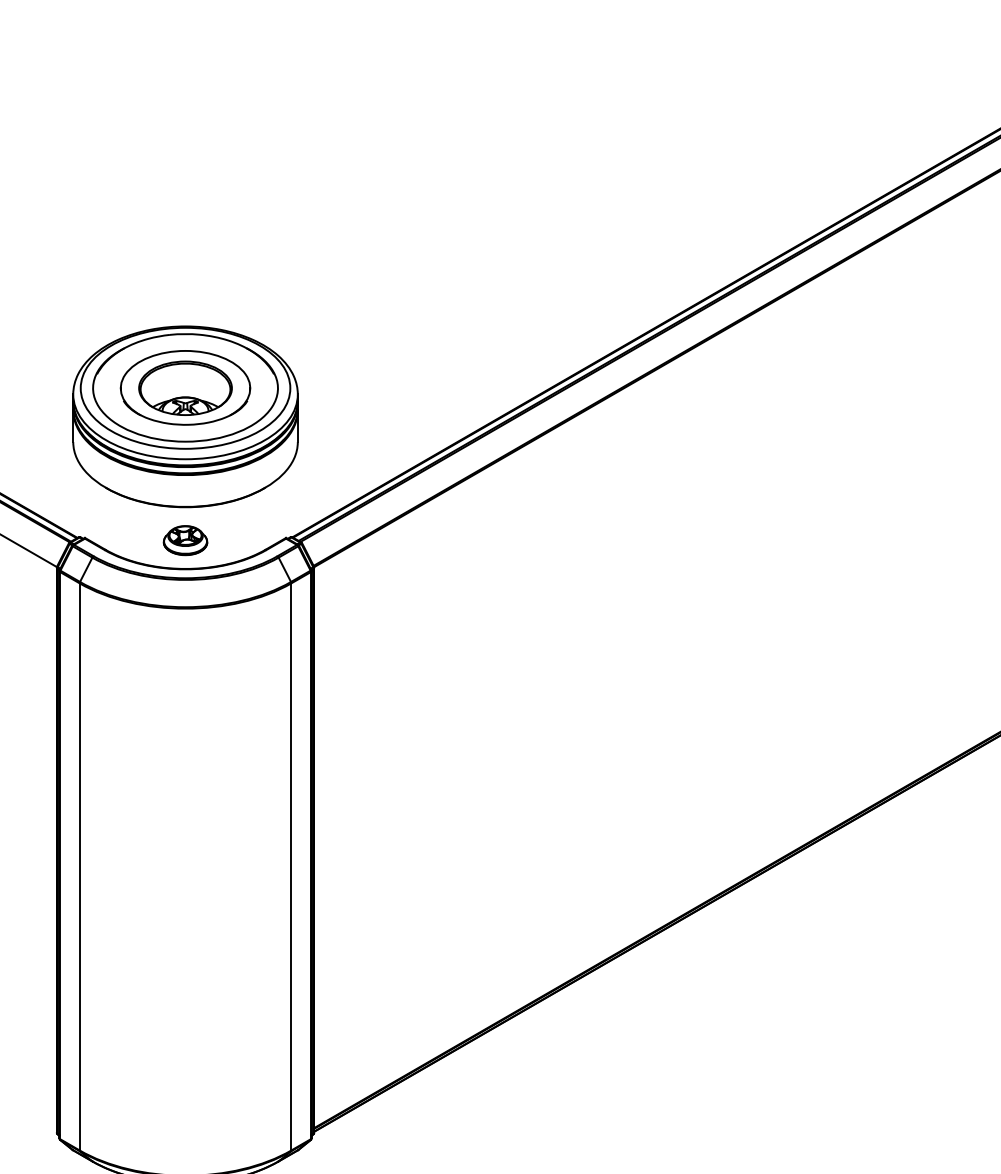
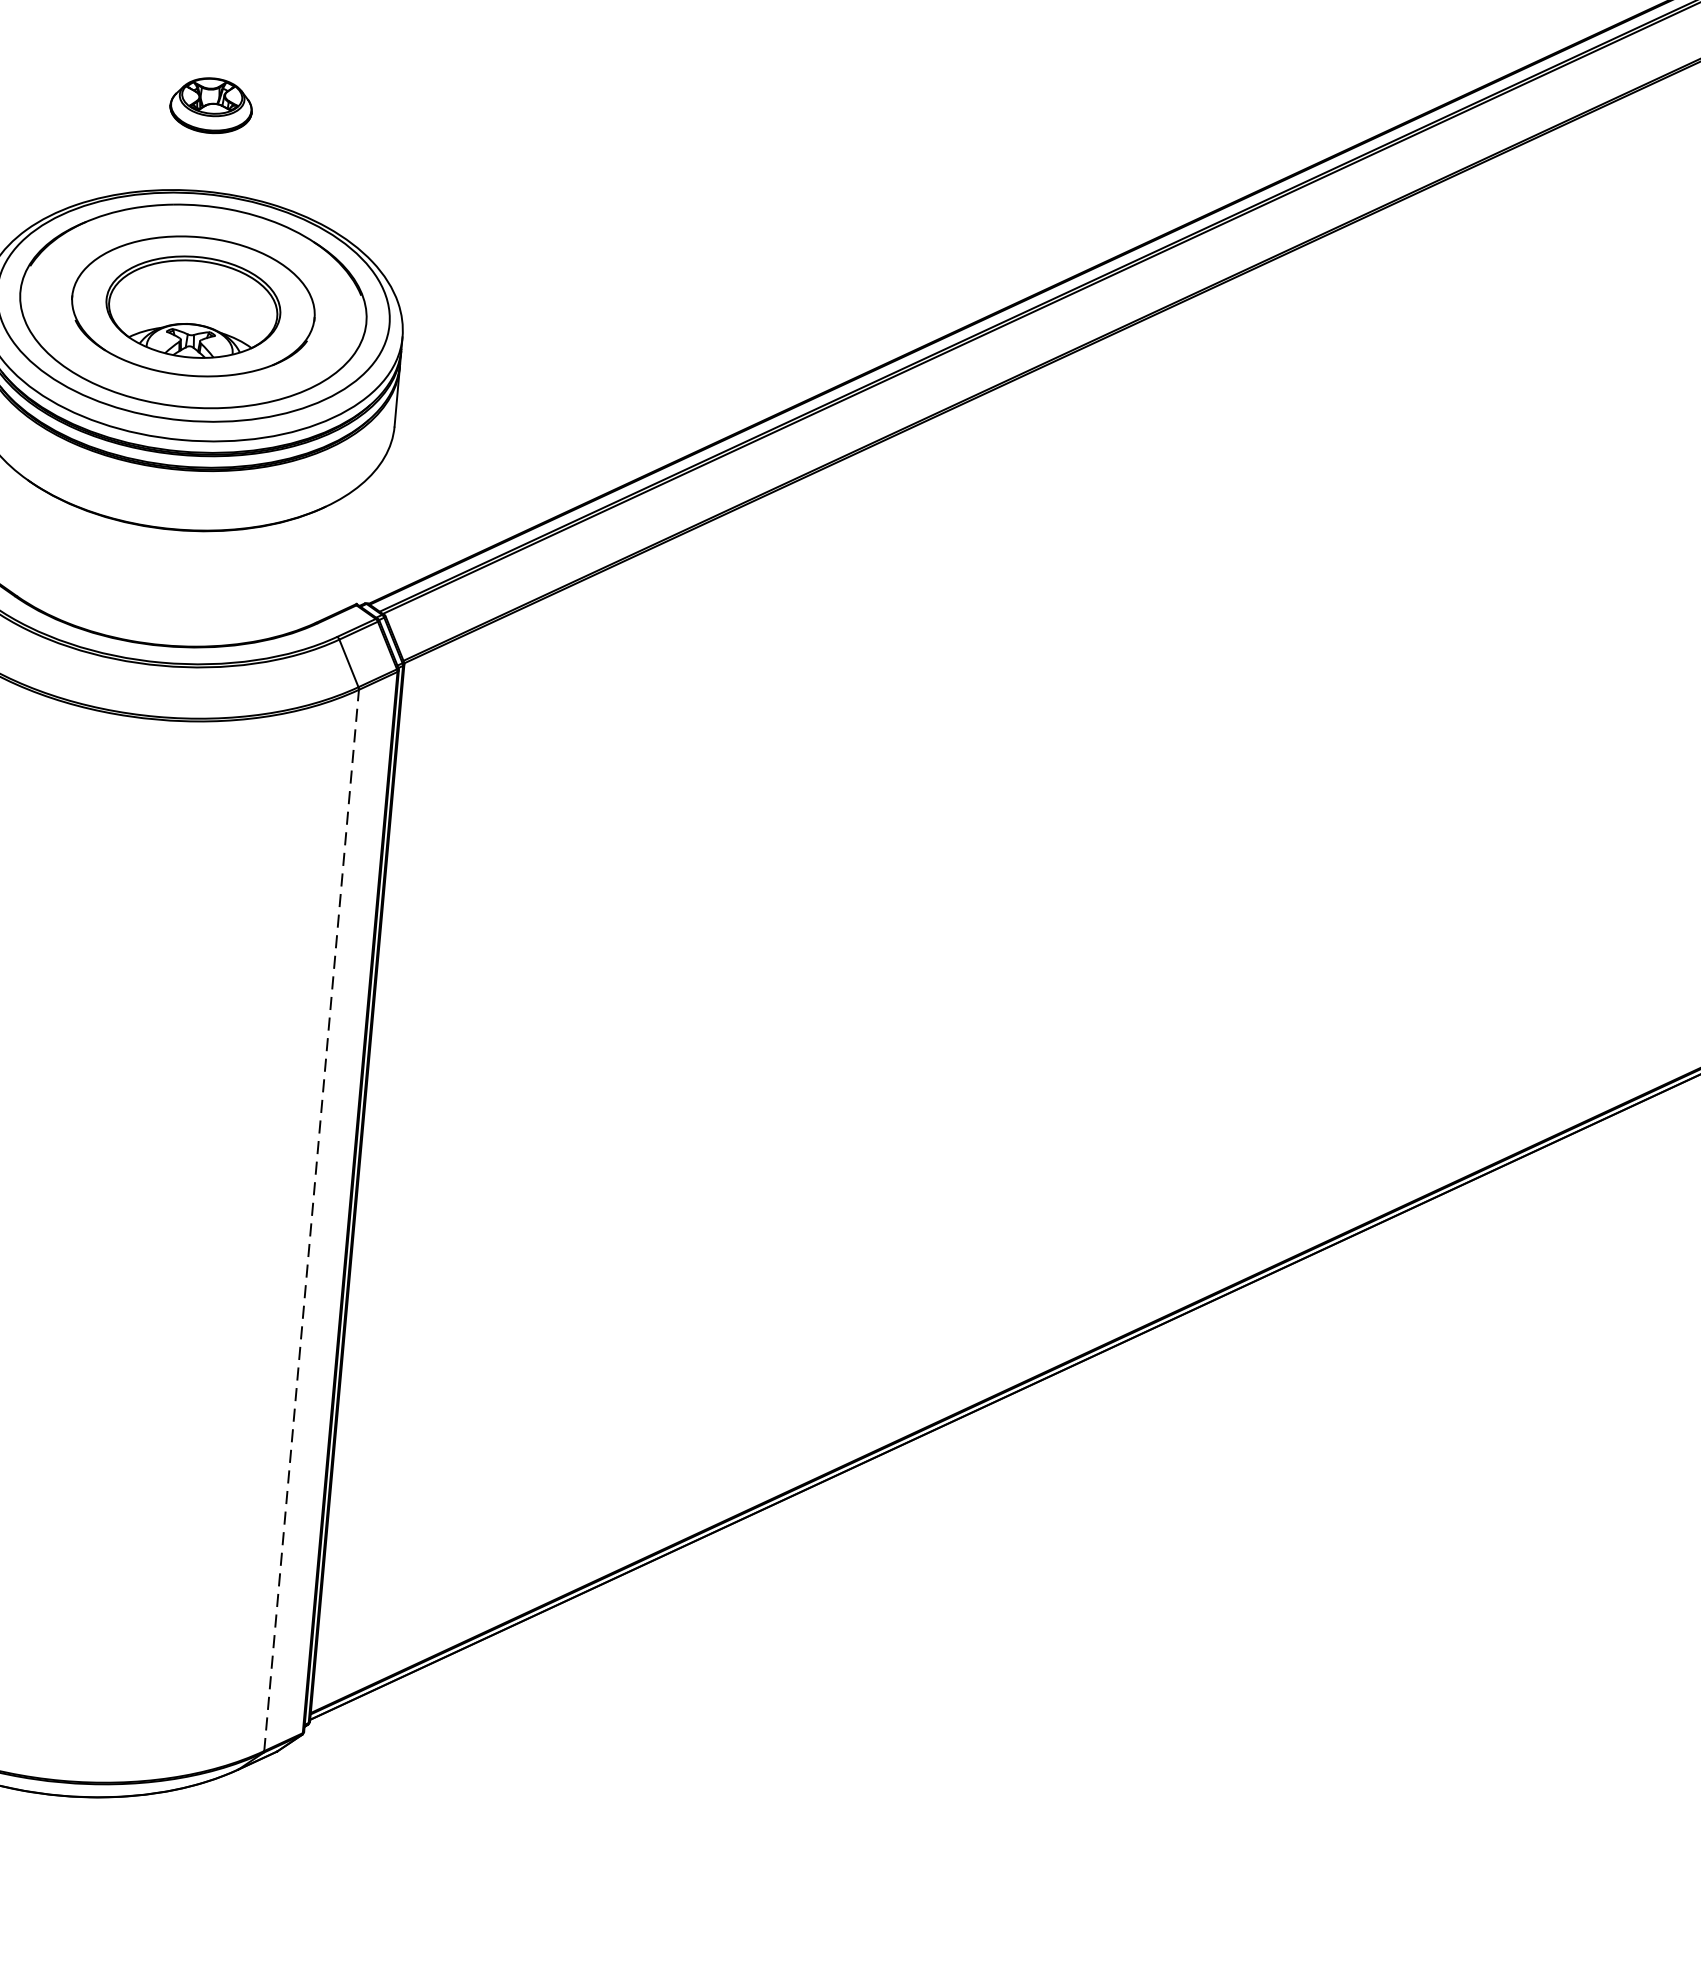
part: (185, 540) -> (211, 105), moved
line: (291, 866) -> (311, 1219), solid -> dashed

